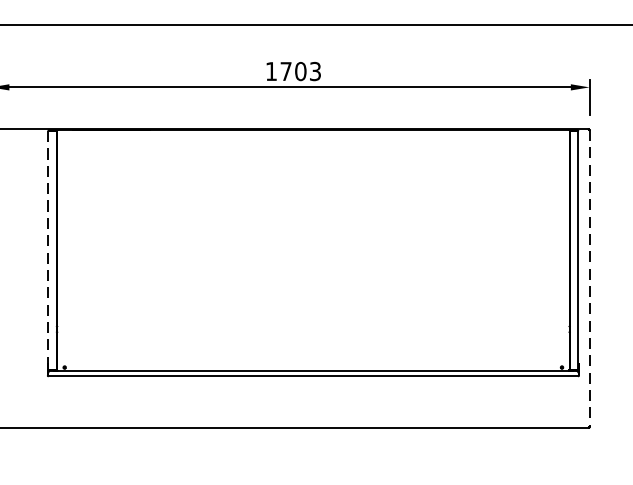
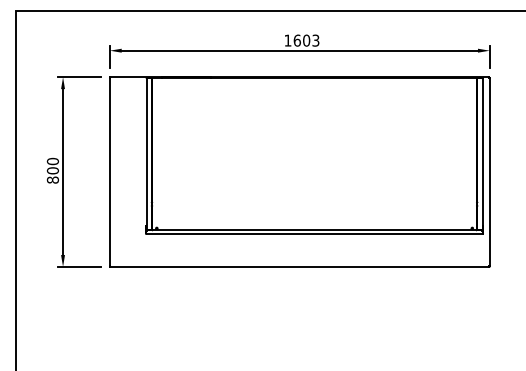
text: (284, 71) -> (296, 40), 1703 -> 1603
line: (48, 250) -> (146, 154), dashed -> solid
line: (589, 279) -> (489, 172), dashed -> solid

